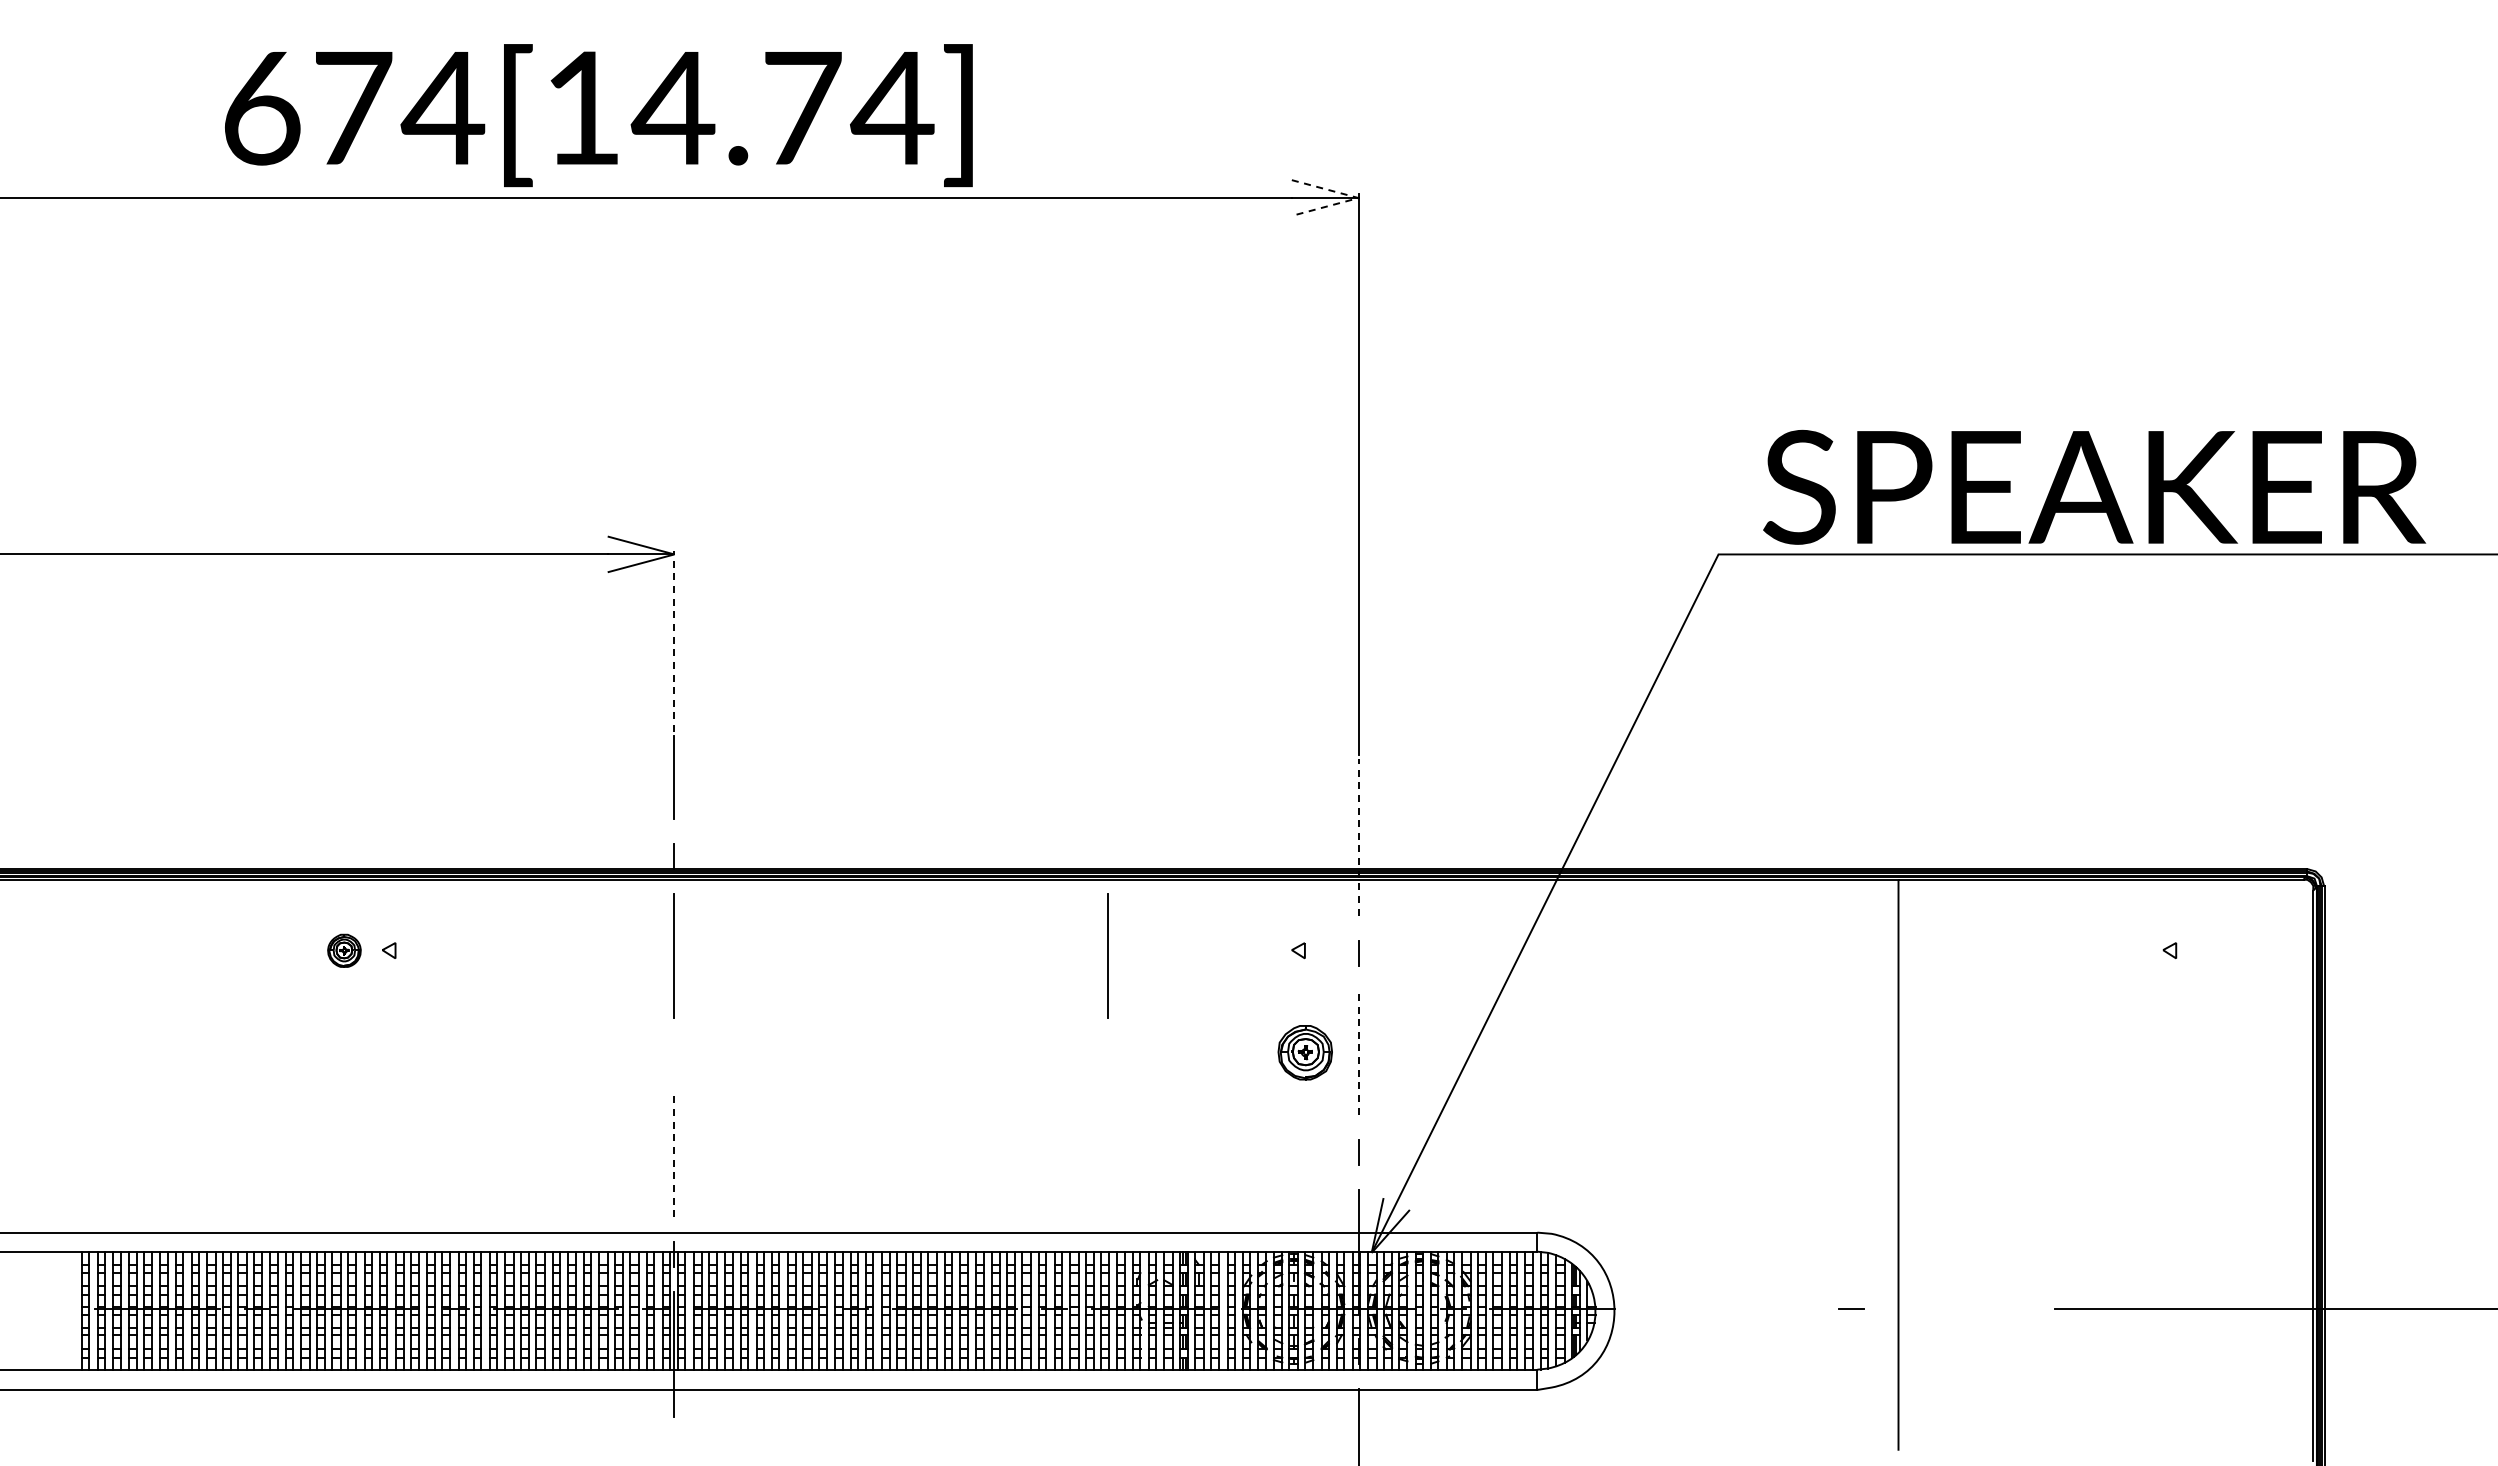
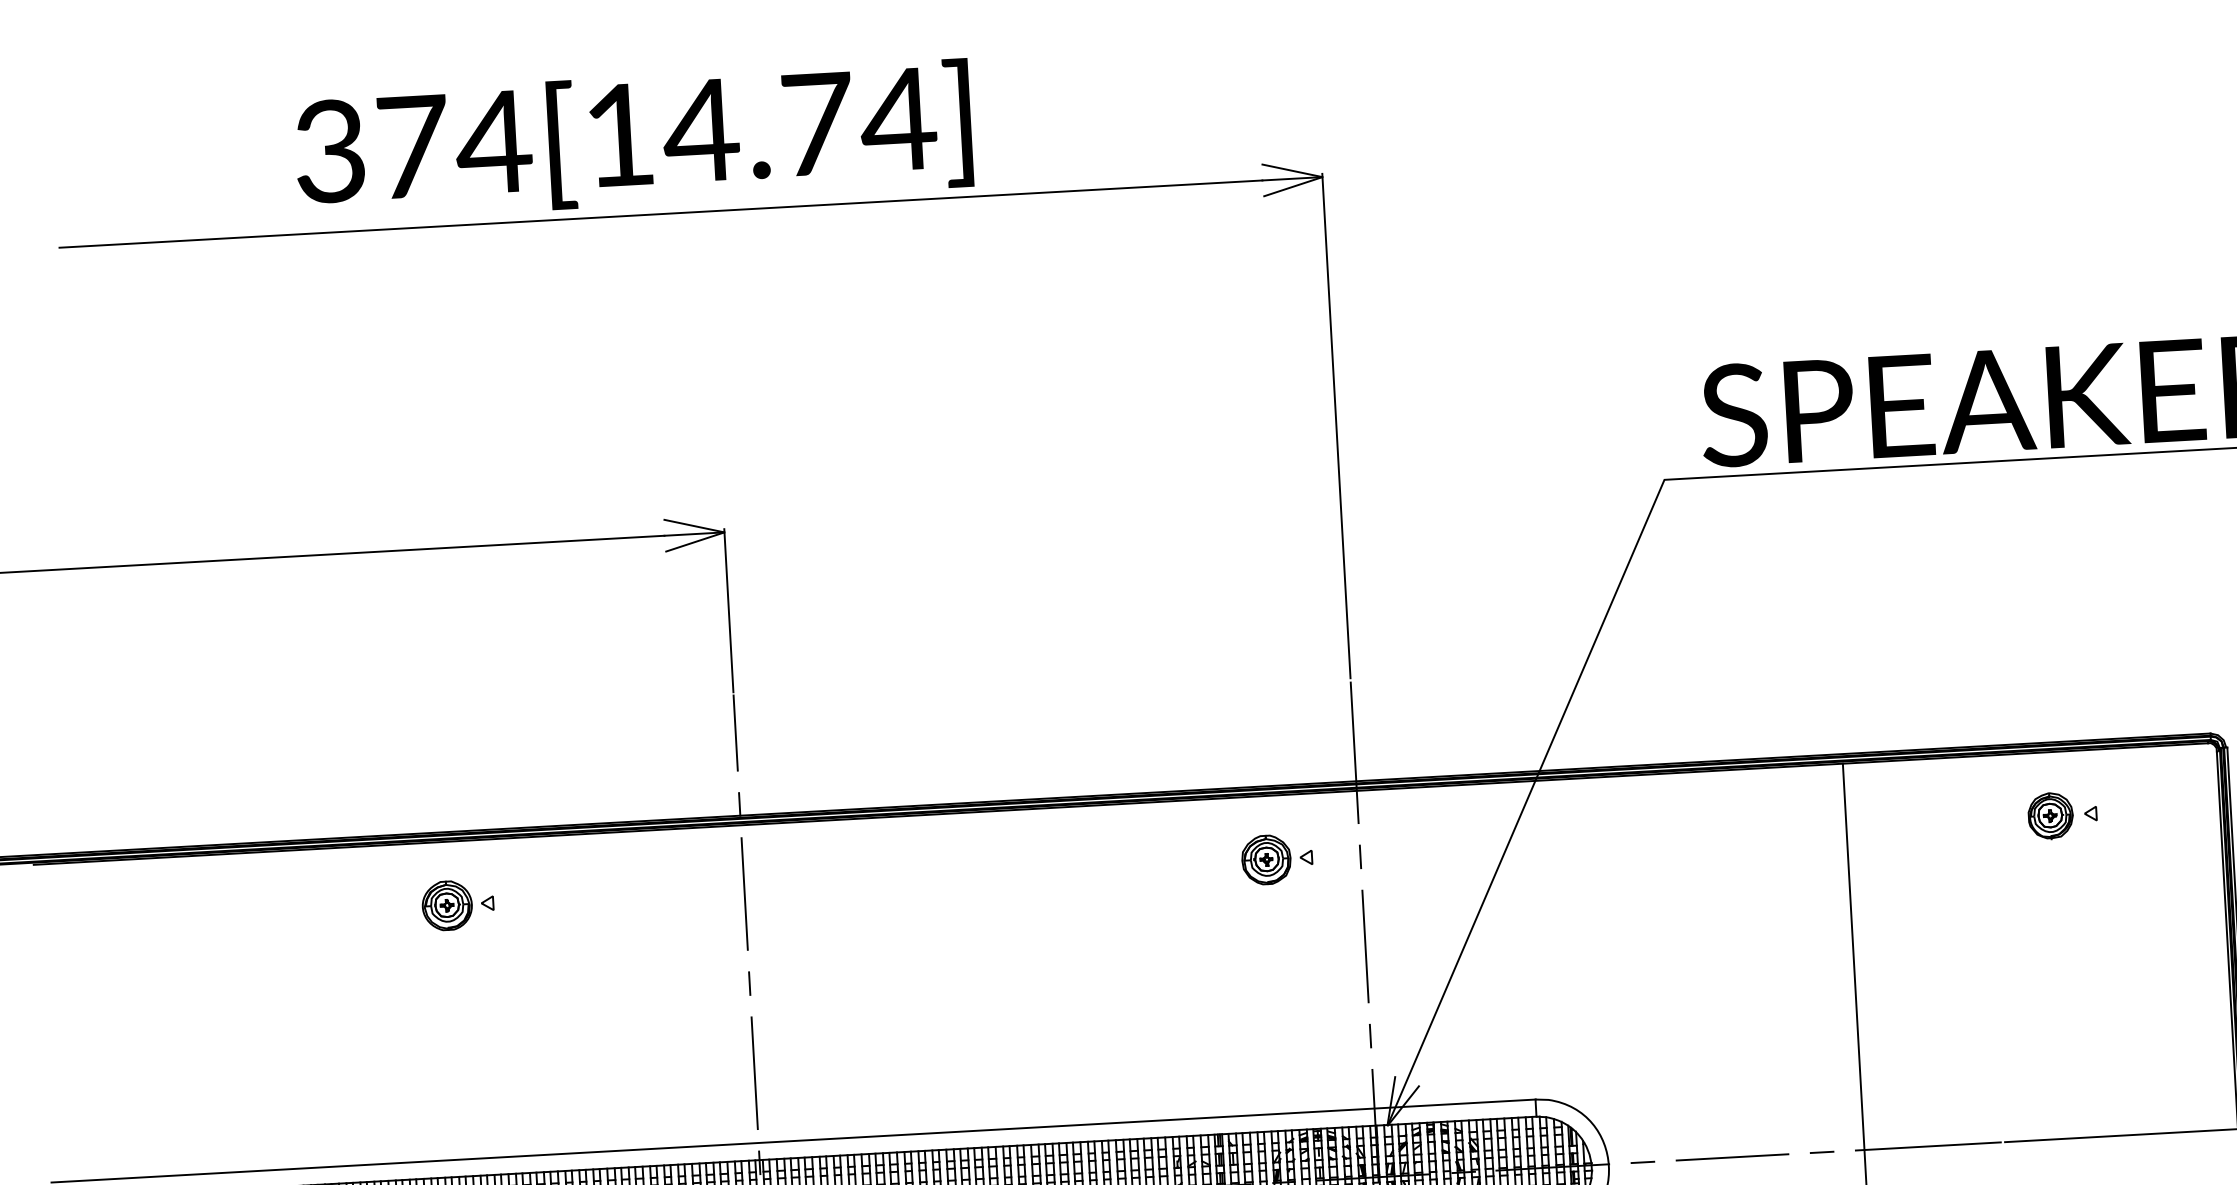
text: (261, 107) -> (330, 150), 674[14.74] -> 374[14.74]
line: (1358, 198) -> (1322, 177), dashed -> solid
line: (674, 641) -> (728, 610), dashed -> solid
line: (1358, 837) -> (1354, 752), dashed -> solid
part: (344, 950) -> (447, 905), size x1.67
part: (2125, 950) -> (2050, 815), added
line: (1107, 955) -> (1134, 871), removed
part: (1304, 1052) -> (1265, 859), moved
line: (1358, 1052) -> (1365, 946), dashed -> solid
line: (674, 1055) -> (749, 983), added
line: (674, 1155) -> (754, 1073), dashed -> solid
line: (1651, 1308) -> (1642, 1162), added
line: (1751, 1308) -> (1732, 1157), added
line: (1968, 1308) -> (1927, 1146), added

